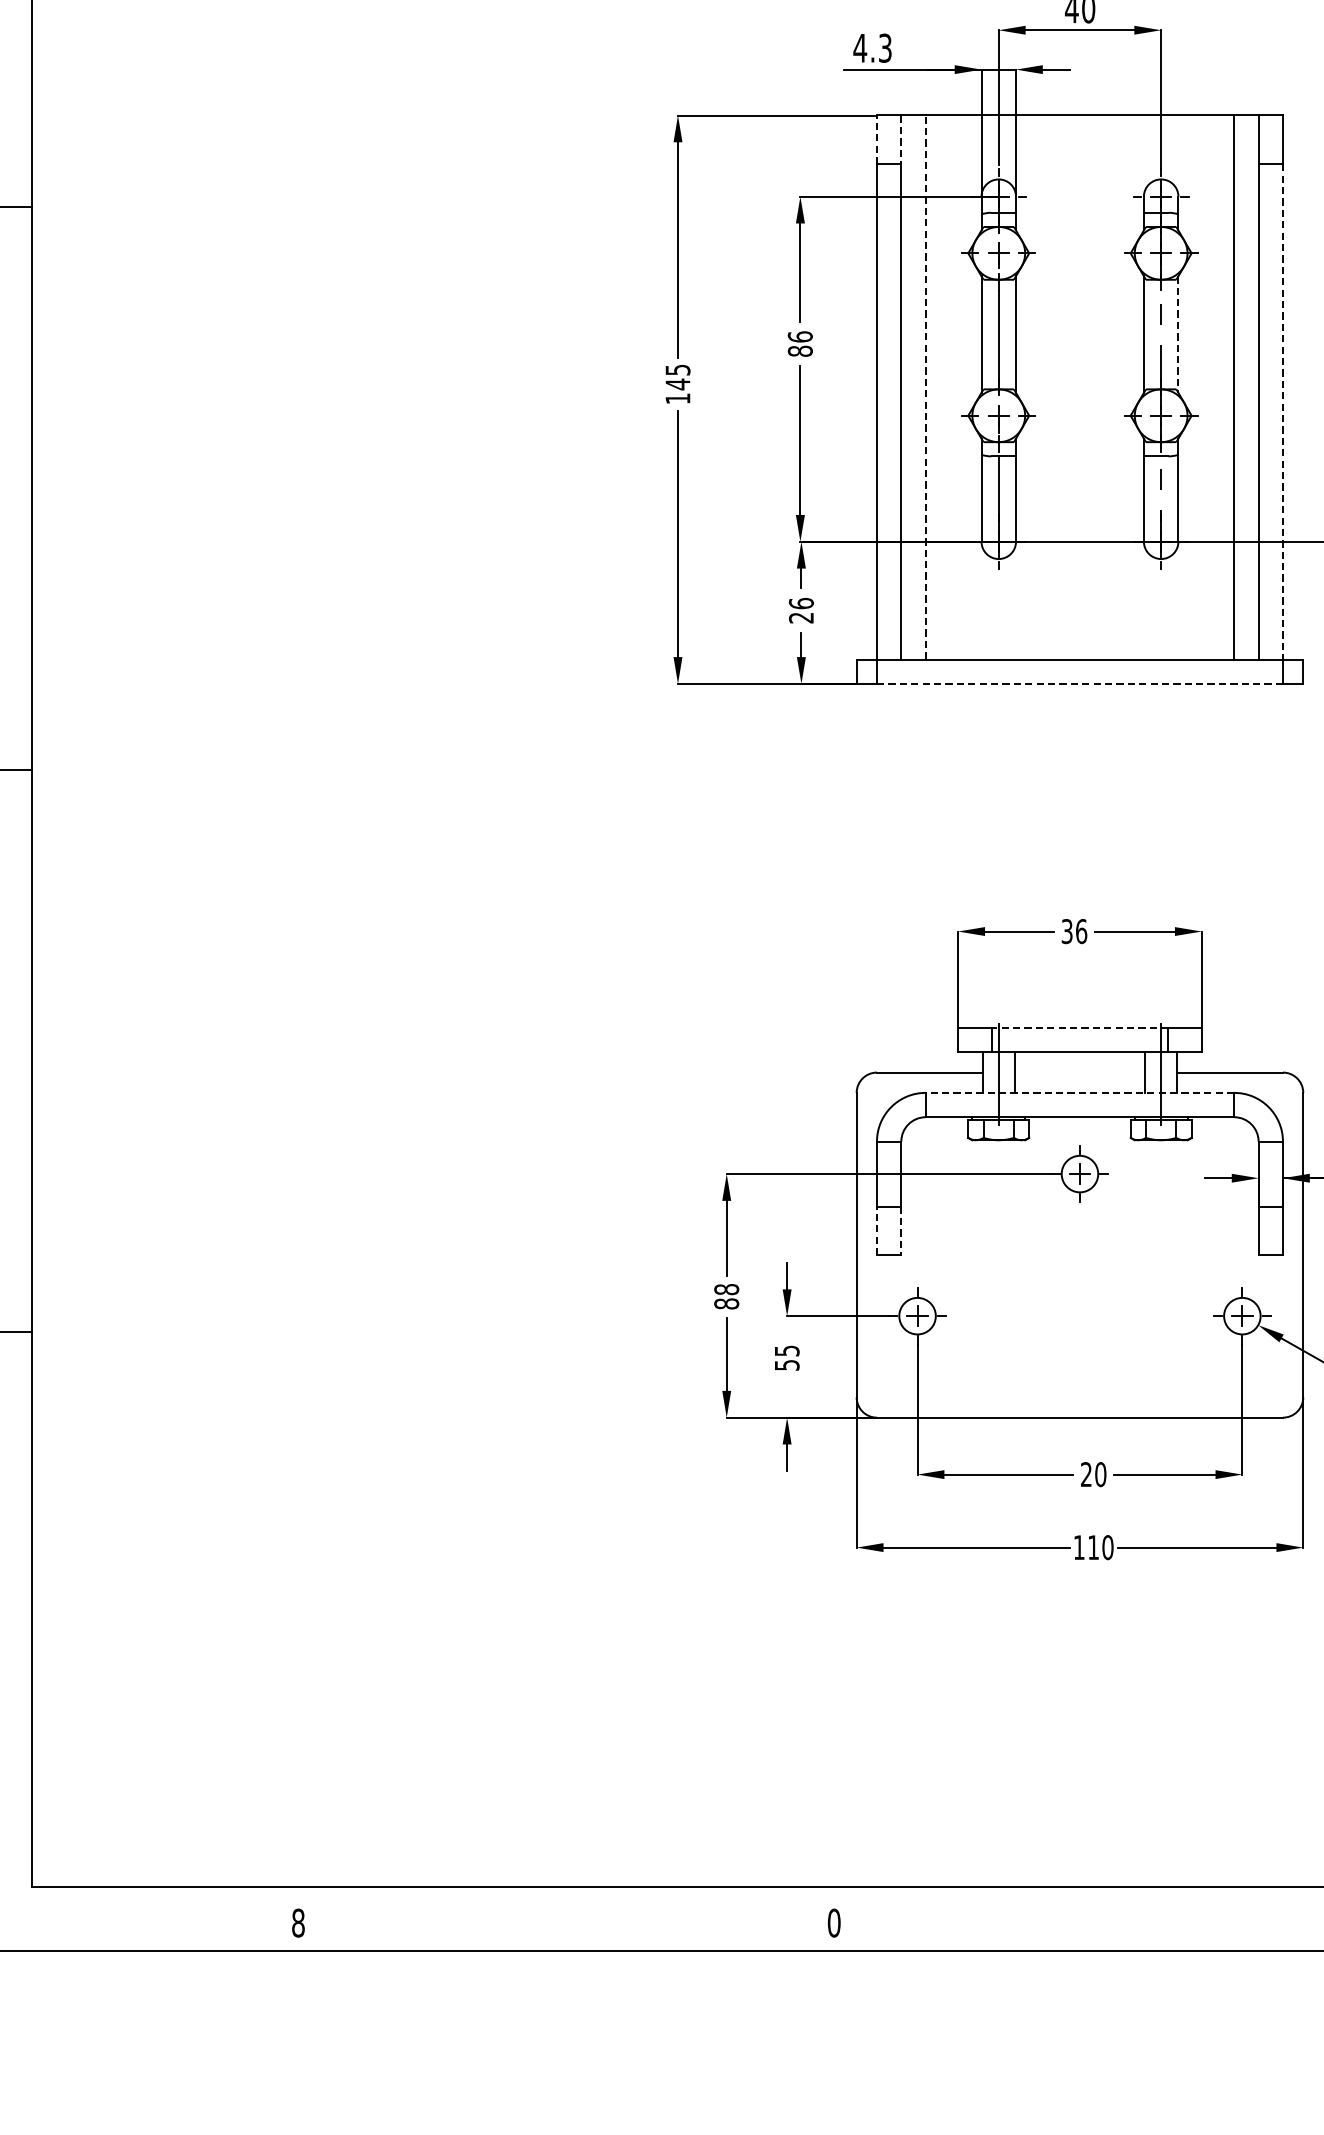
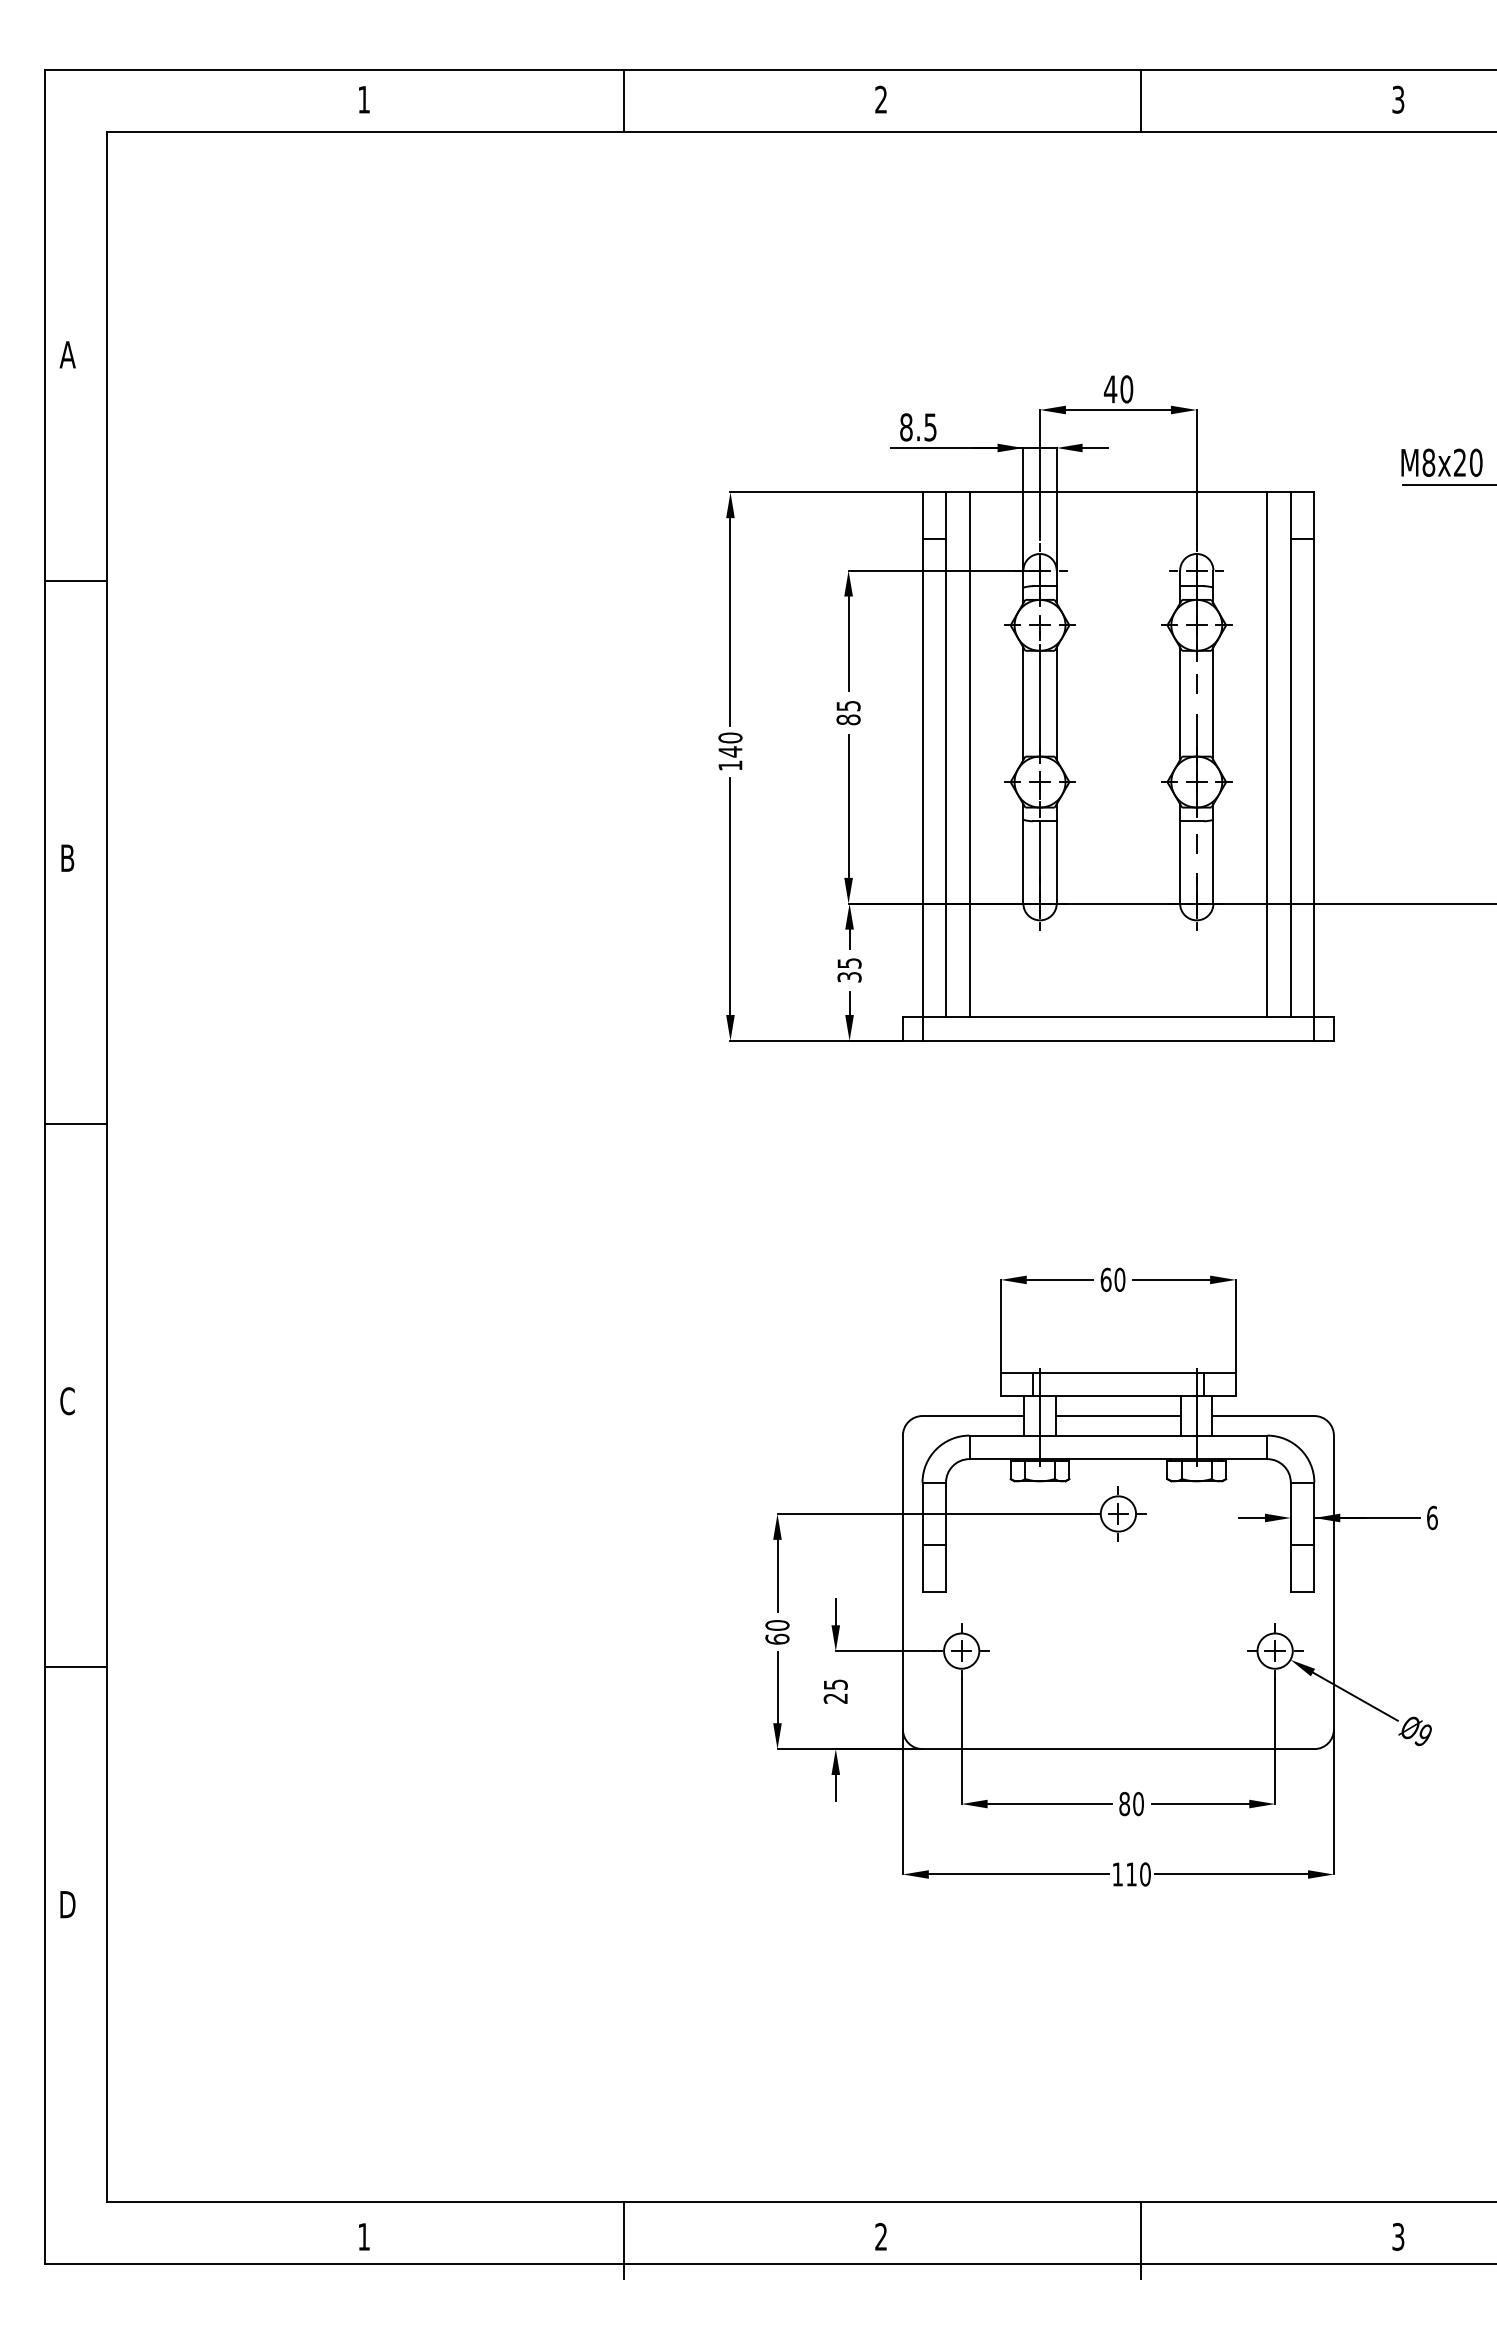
text: (871, 48) -> (917, 427), 4.3 -> 8.5
line: (876, 139) -> (922, 515), dashed -> solid
line: (901, 139) -> (946, 515), dashed -> solid
line: (1178, 335) -> (1213, 704), dashed -> solid
text: (800, 336) -> (848, 705), 86 -> 85
text: (678, 369) -> (730, 737), 145 -> 140
line: (925, 387) -> (969, 754), dashed -> solid
line: (1283, 412) -> (1314, 778), dashed -> solid
text: (801, 609) -> (849, 969), 26 -> 35
line: (1080, 683) -> (1118, 1040), dashed -> solid
text: (1073, 931) -> (1112, 1279), 36 -> 60
line: (1079, 1027) -> (1117, 1372), dashed -> solid
line: (1080, 1073) -> (1118, 1416), added
line: (1080, 1092) -> (1118, 1435), dashed -> solid
line: (876, 1230) -> (922, 1568), dashed -> solid
line: (901, 1230) -> (946, 1568), dashed -> solid
text: (726, 1296) -> (777, 1632), 88 -> 60
text: (786, 1365) -> (835, 1698), 55 -> 25
text: (1086, 1475) -> (1124, 1804), 20 -> 80
text: (298, 1922) -> (364, 2236), 8 -> 1
text: (834, 1922) -> (881, 2236), 0 -> 2
line: (567, 1926) -> (623, 2240), added
line: (1103, 1926) -> (1141, 2240), added

